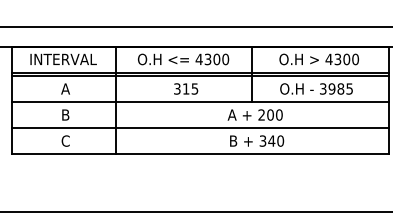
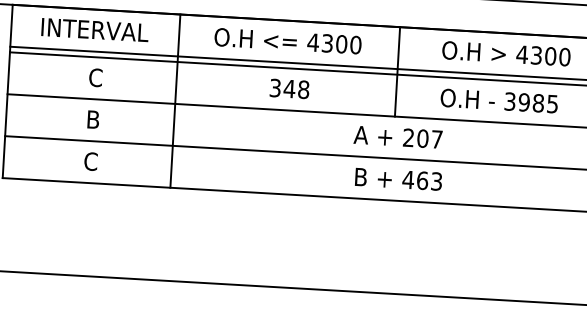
text: (65, 88) -> (95, 76), A -> C
text: (190, 88) -> (296, 88), 315 -> 348
text: (279, 114) -> (437, 138), 200 -> 207
text: (271, 140) -> (422, 179), 340 -> 463

